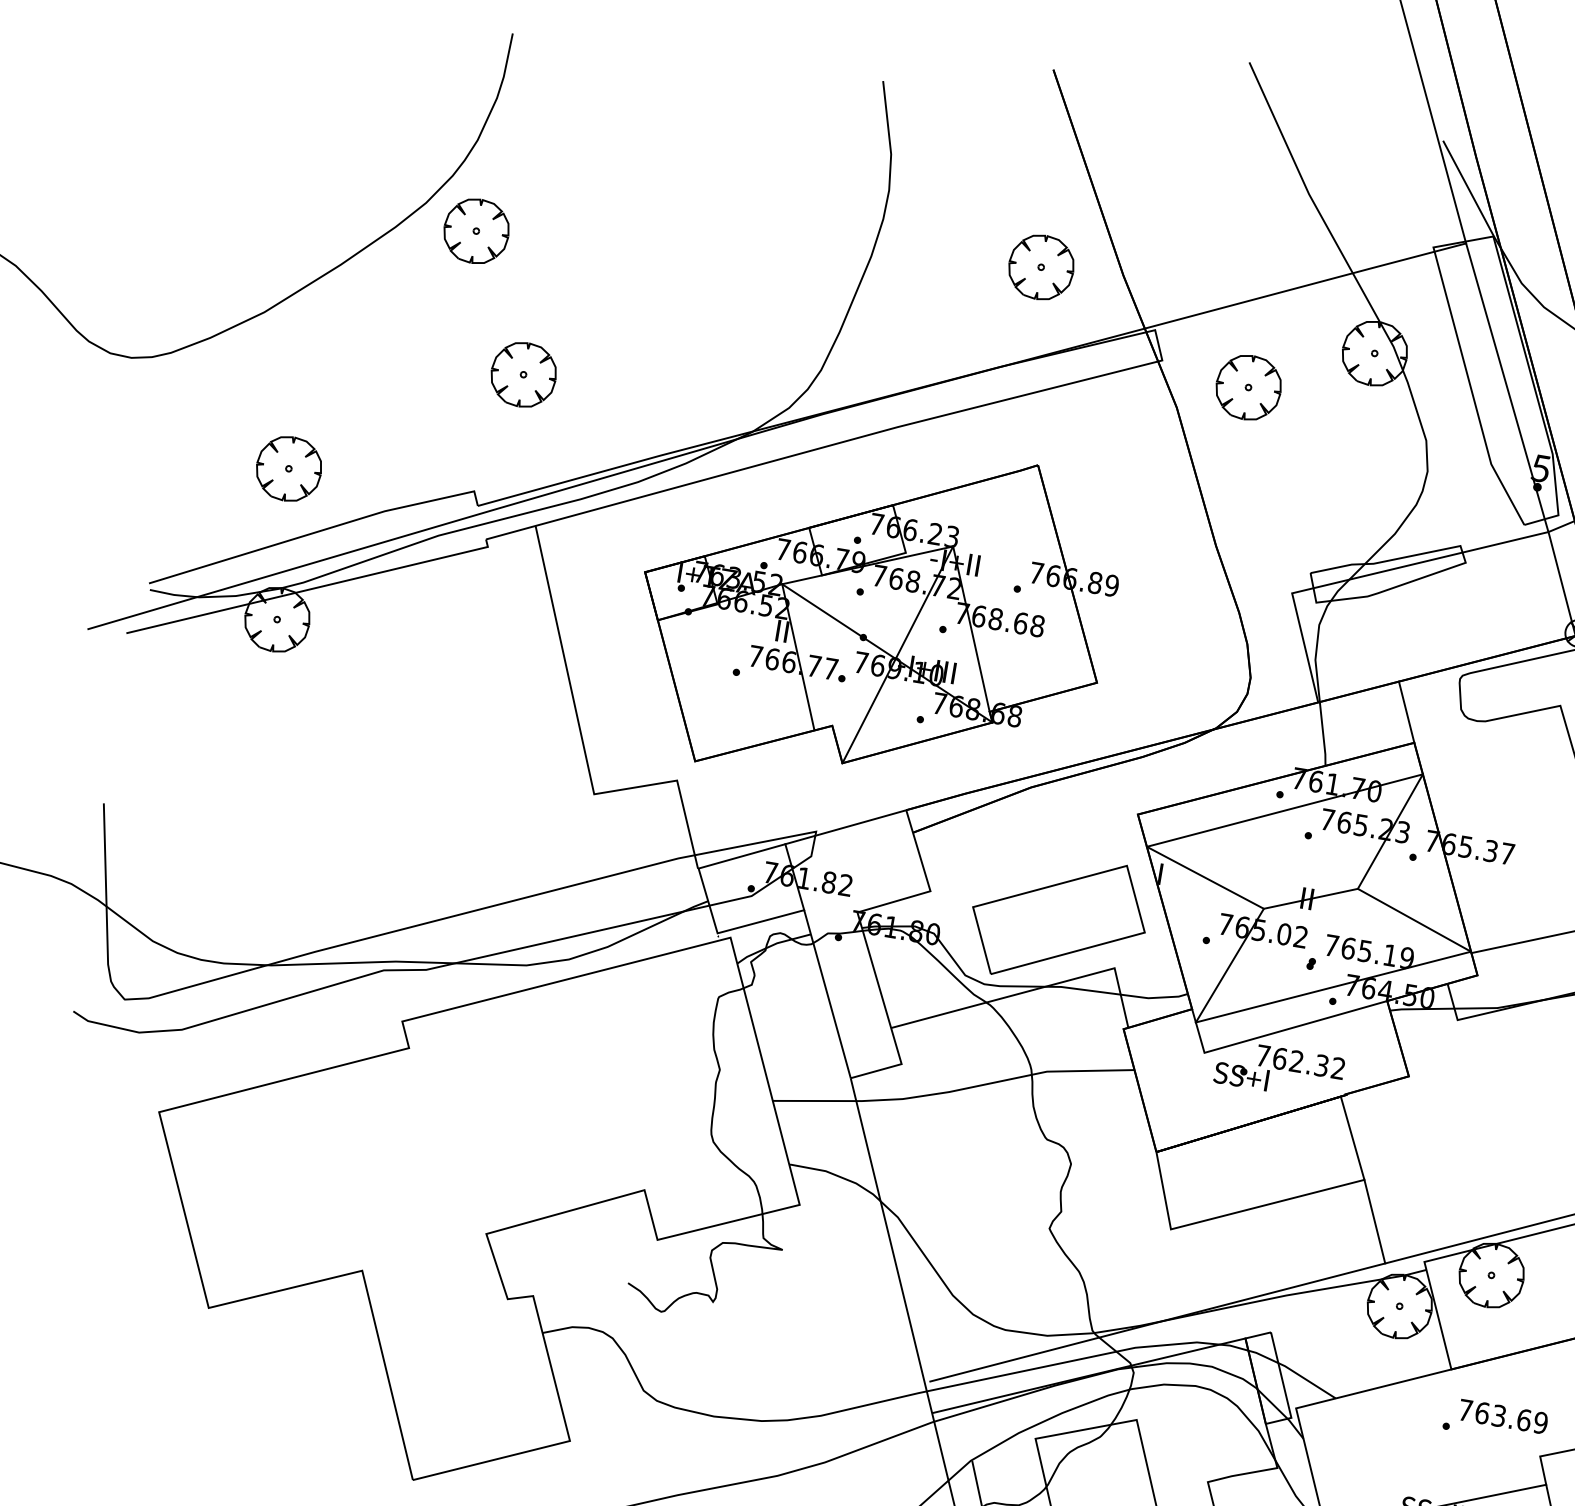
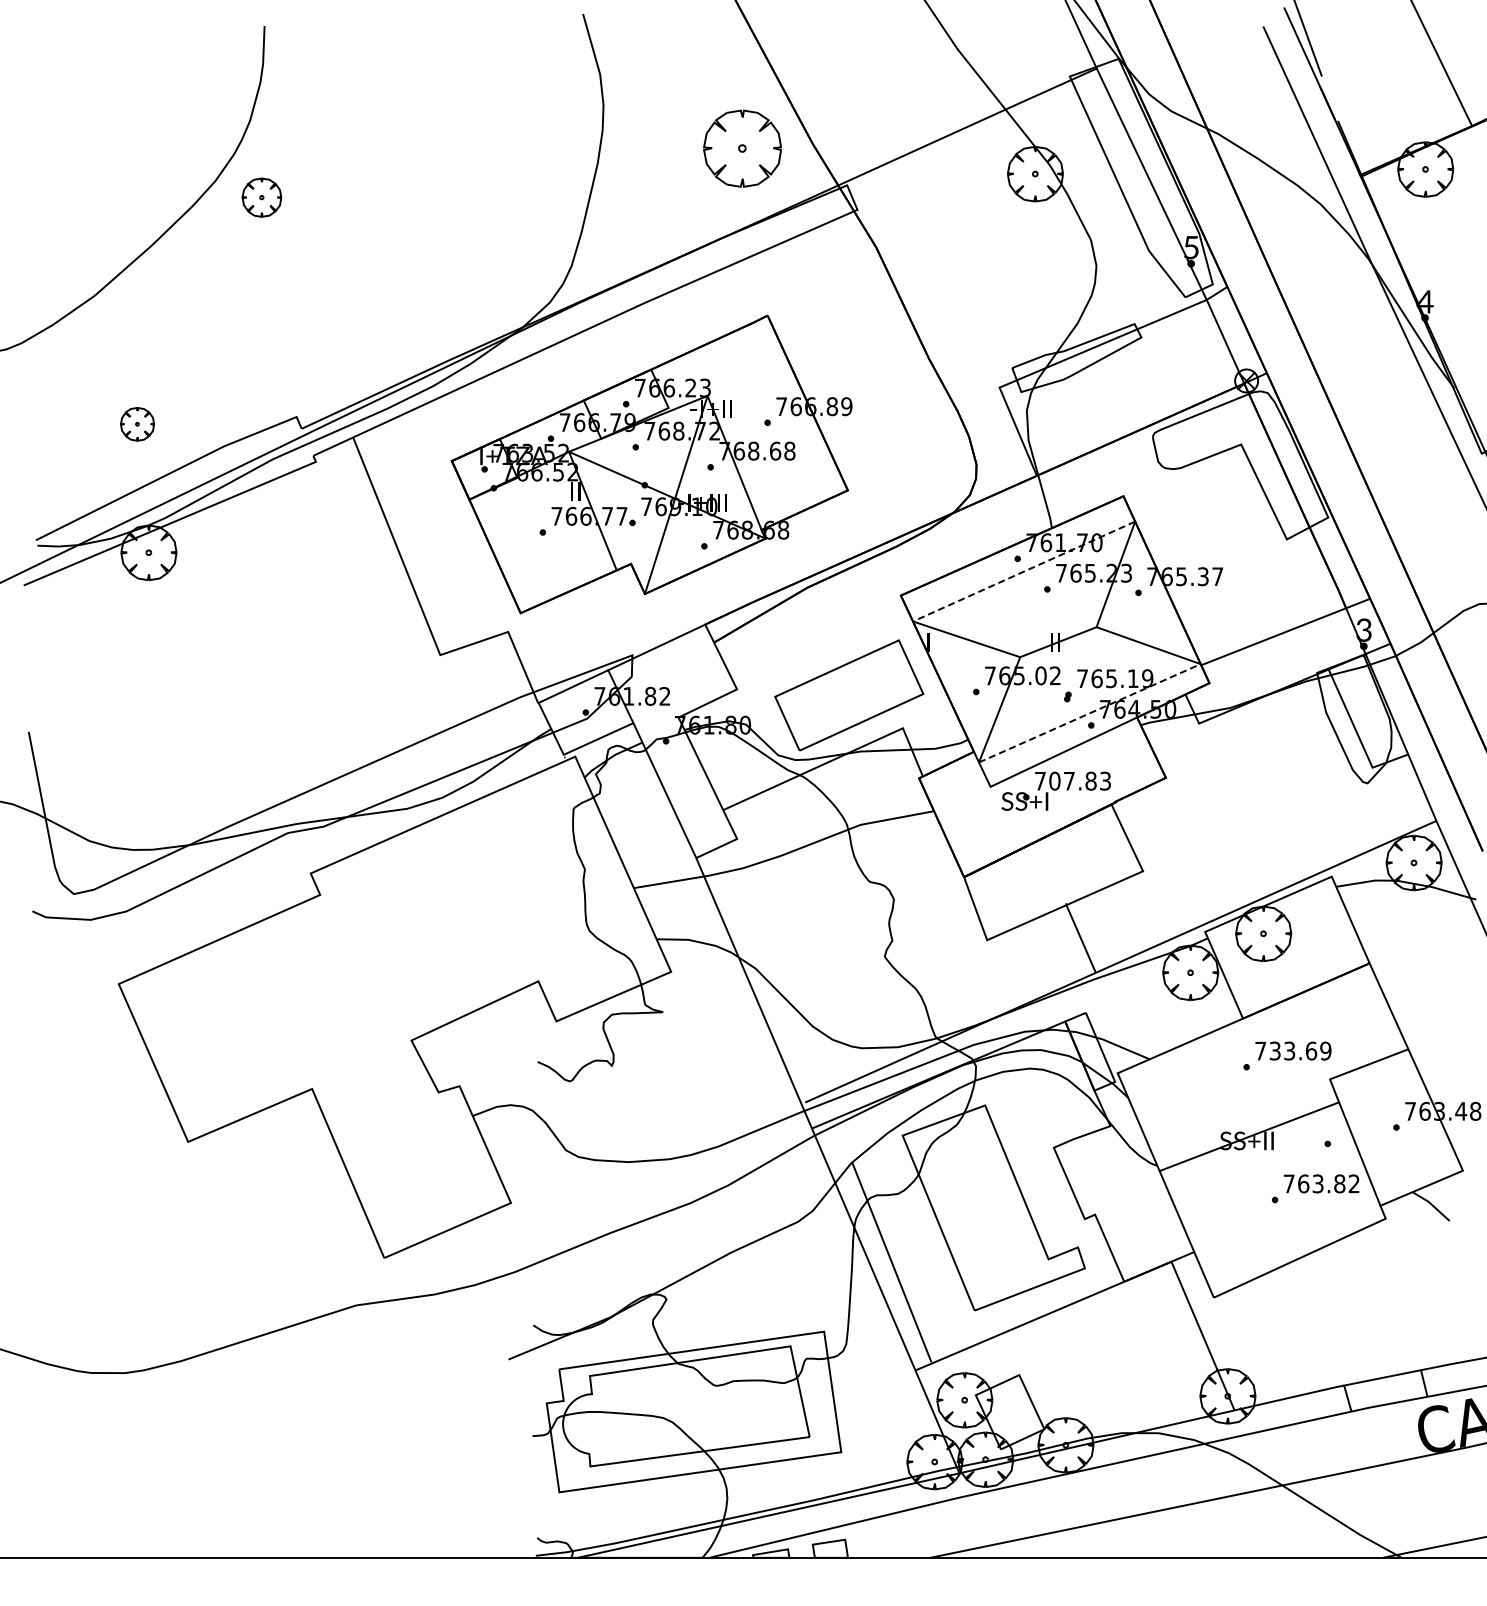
part: (476, 230) -> (261, 197), size x0.7
part: (1041, 267) -> (742, 148), size x1.4
part: (523, 374) -> (321, 311), removed
part: (1248, 387) -> (933, 220), removed
part: (288, 469) -> (137, 424), size x0.6
line: (1406, 712) -> (1112, 471), removed
line: (1285, 810) -> (1024, 571), solid -> dashed
line: (1334, 987) -> (1090, 713), solid -> dashed
text: (1308, 1062) -> (1079, 780), 762.32 -> 707.83
line: (1374, 1221) -> (1080, 937), moved
text: (1481, 1412) -> (1274, 1050), 763.69 -> 733.69

